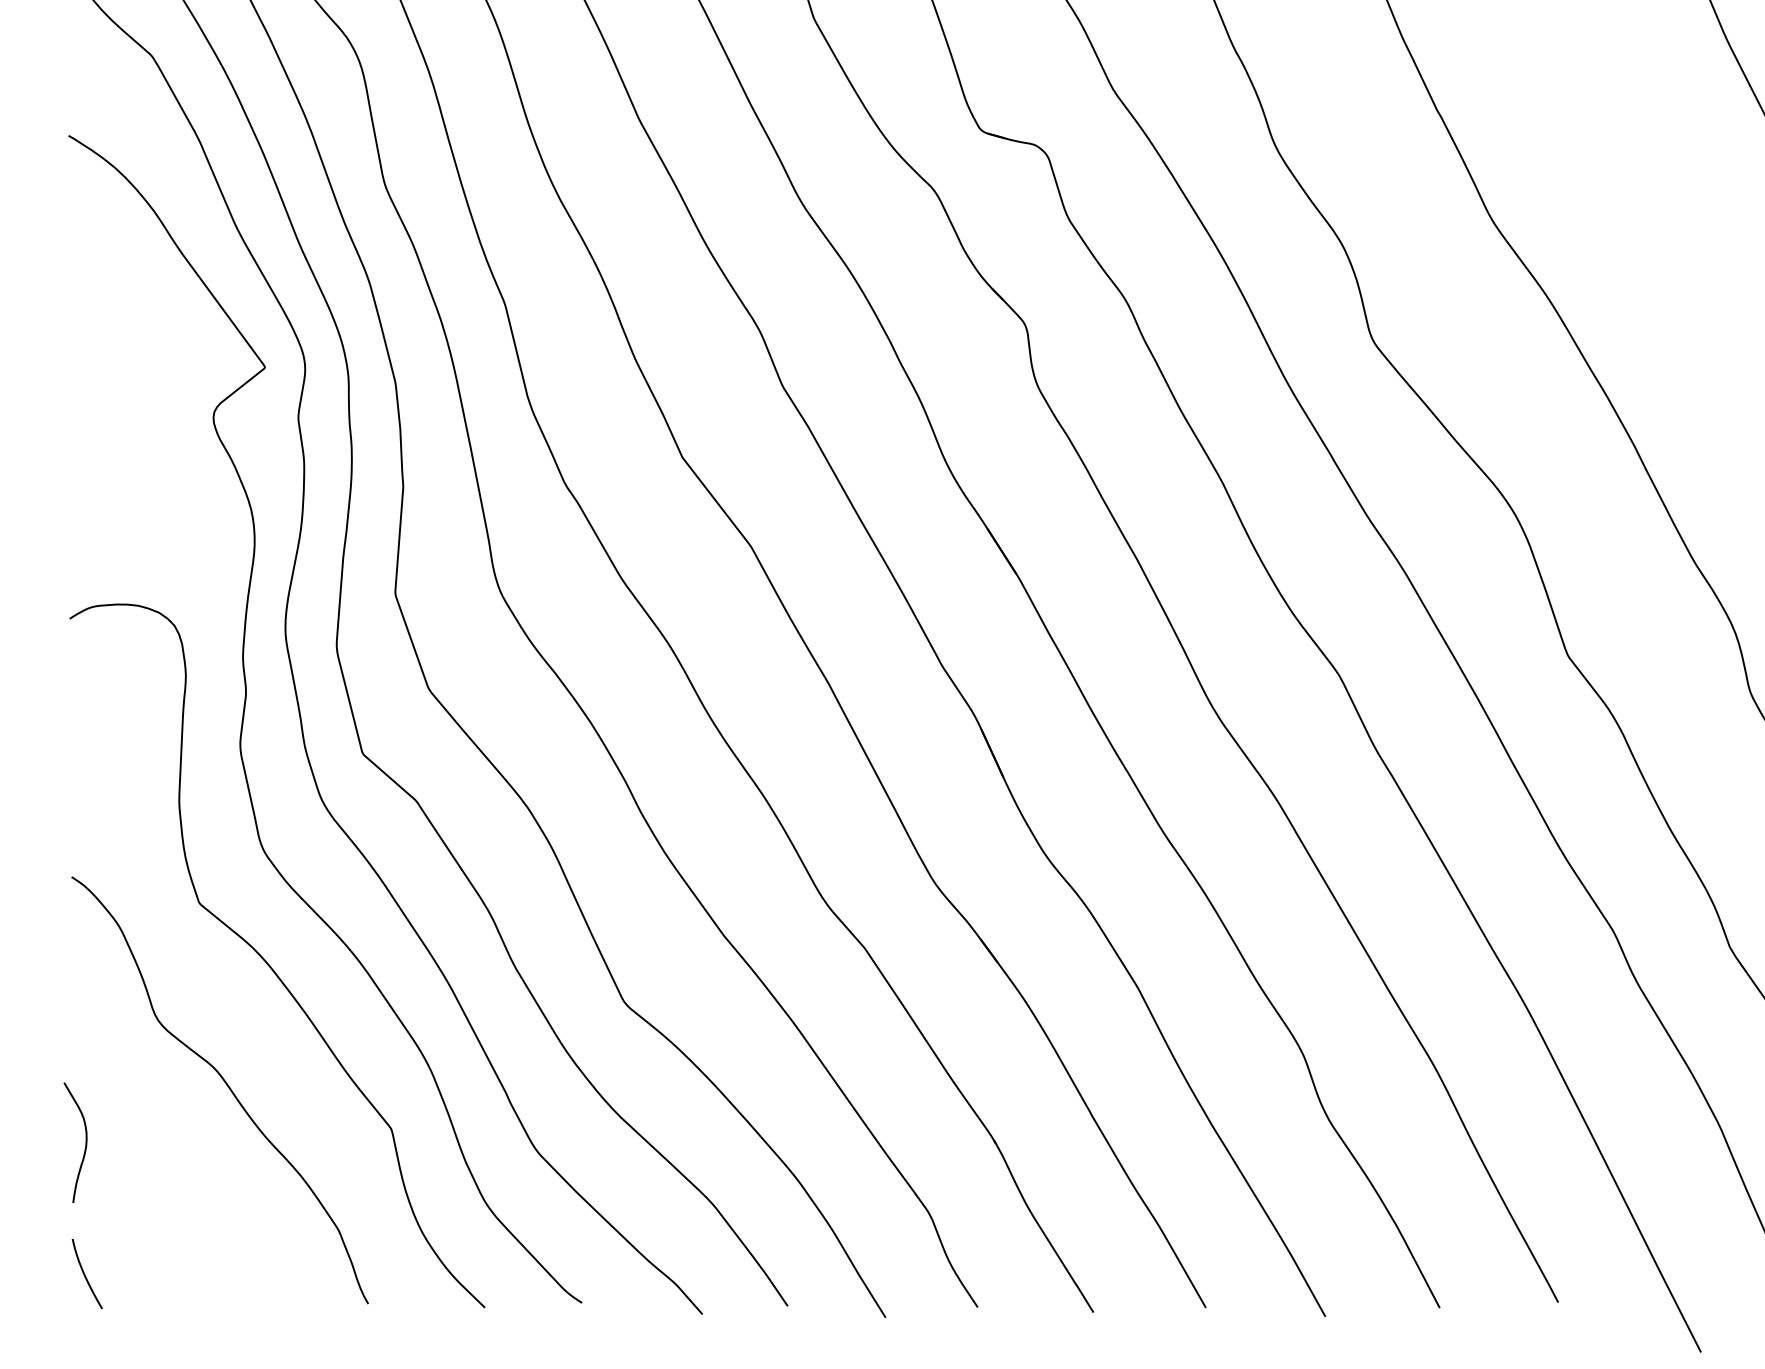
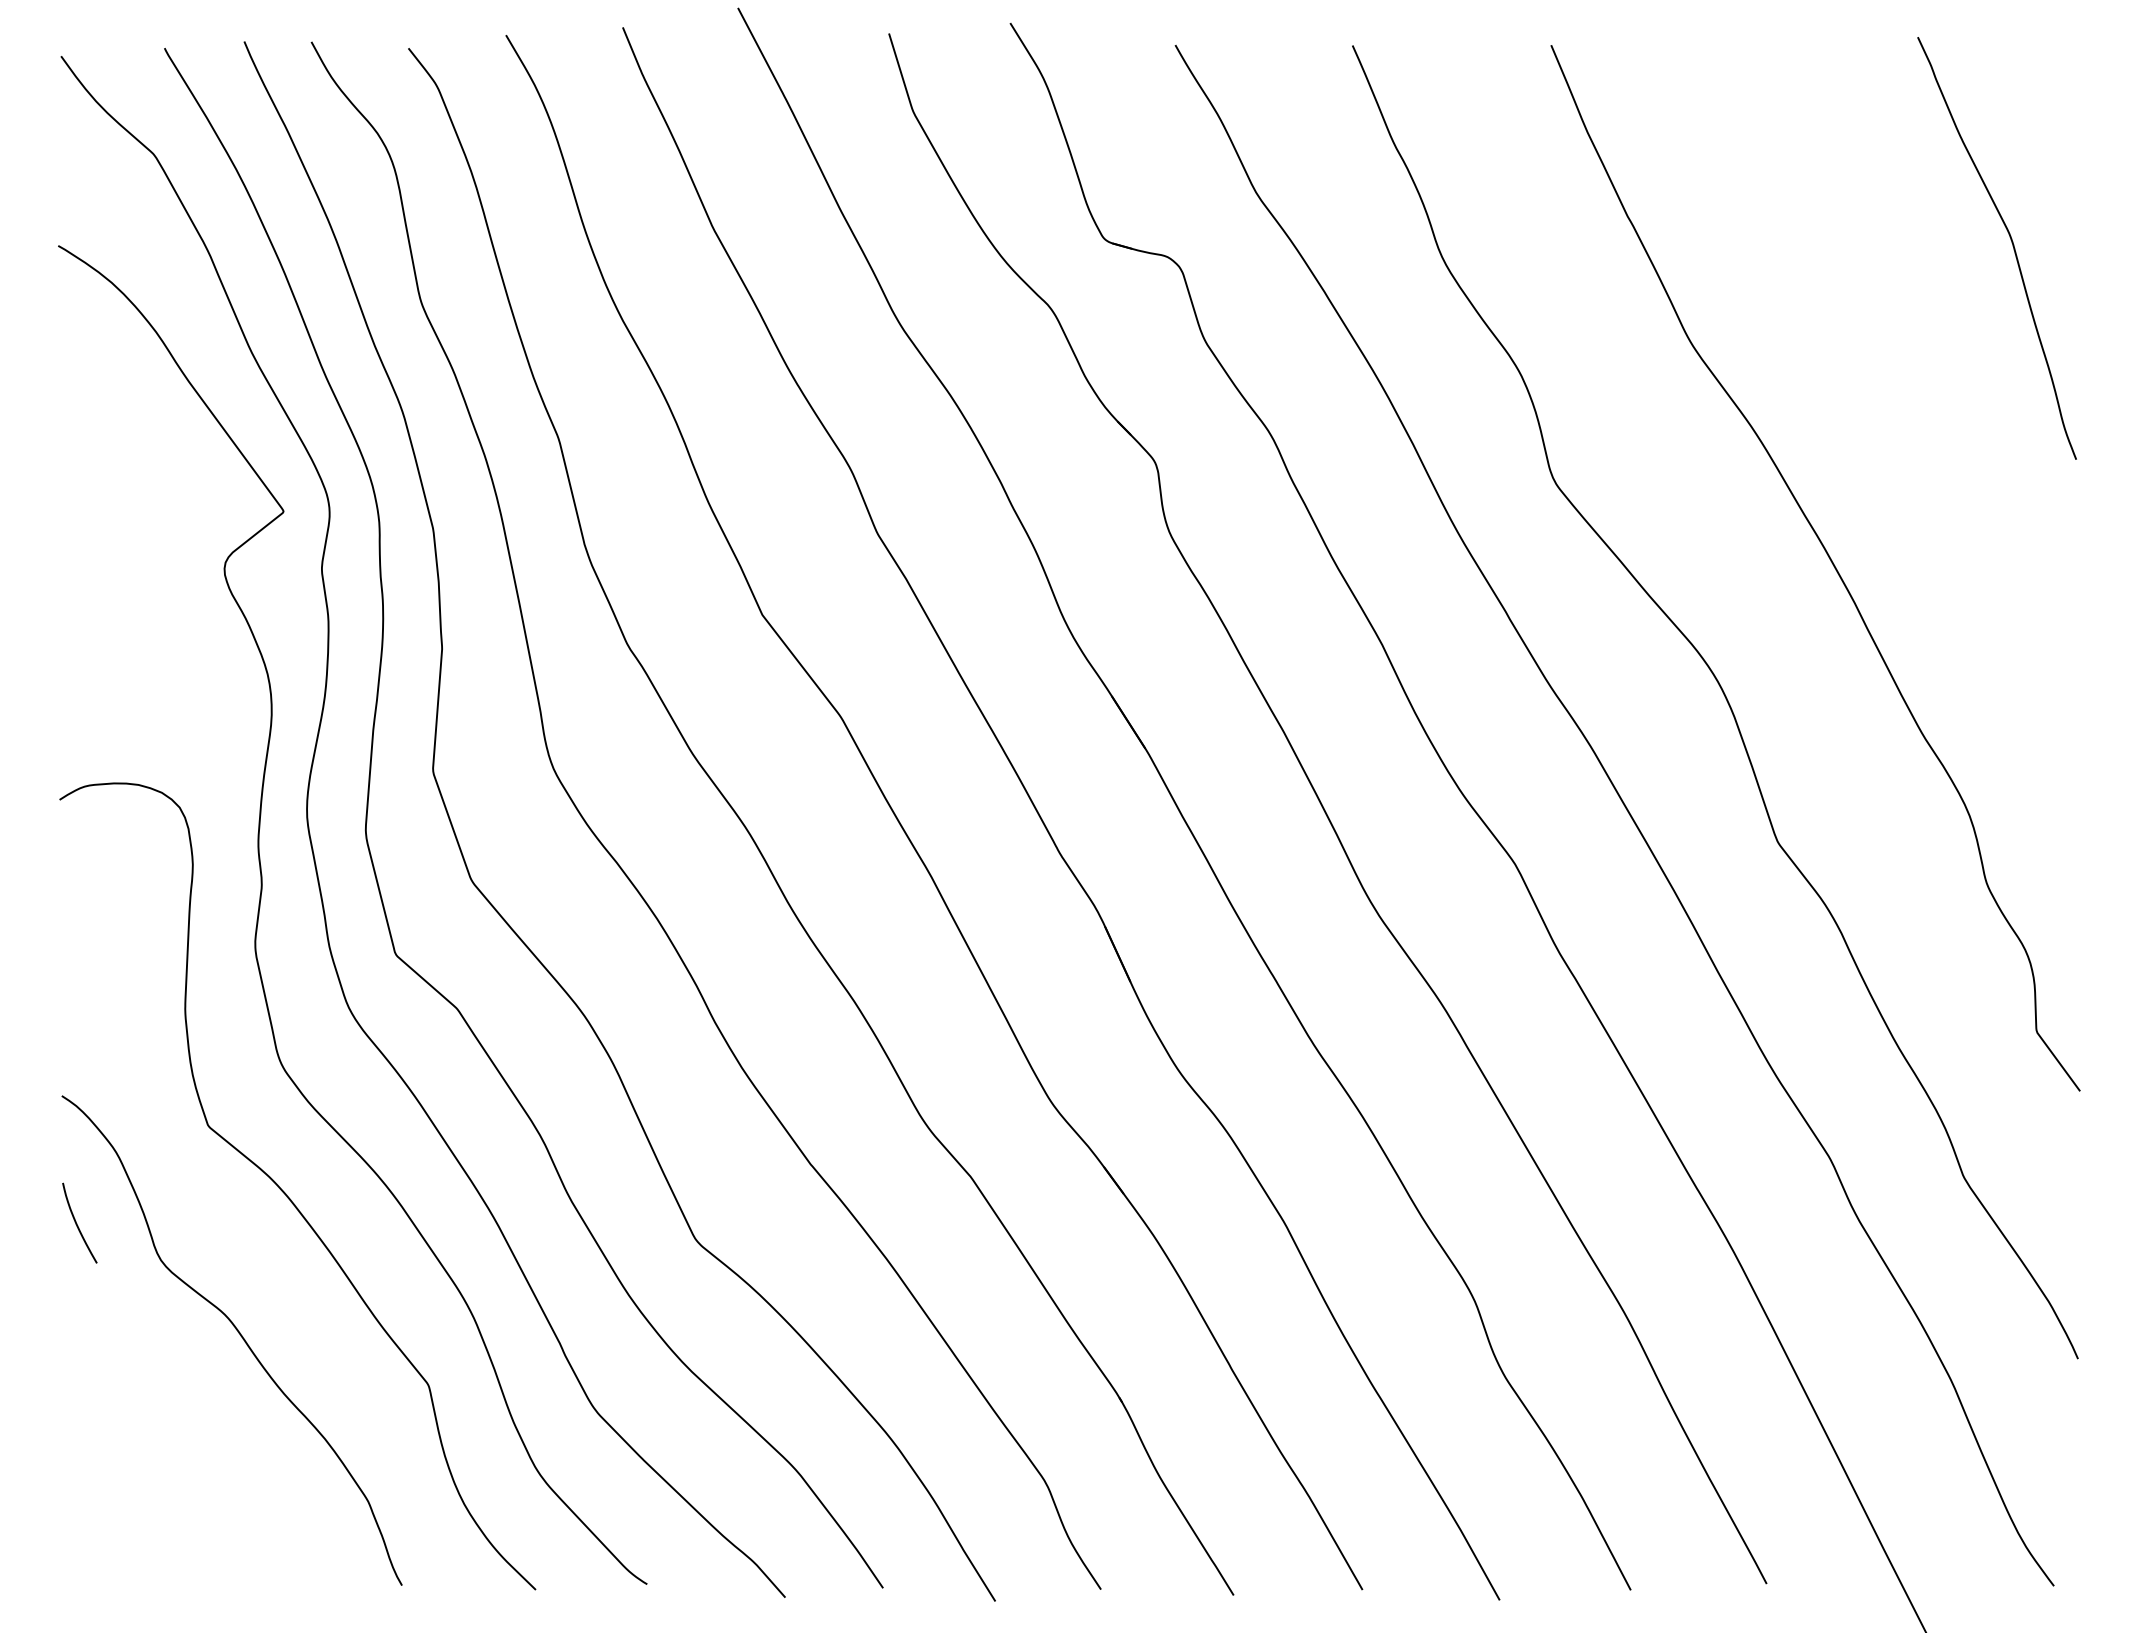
curve: (85, 1143) -> (77, 1401), removed
curve: (85, 1274) -> (77, 1223), moved

